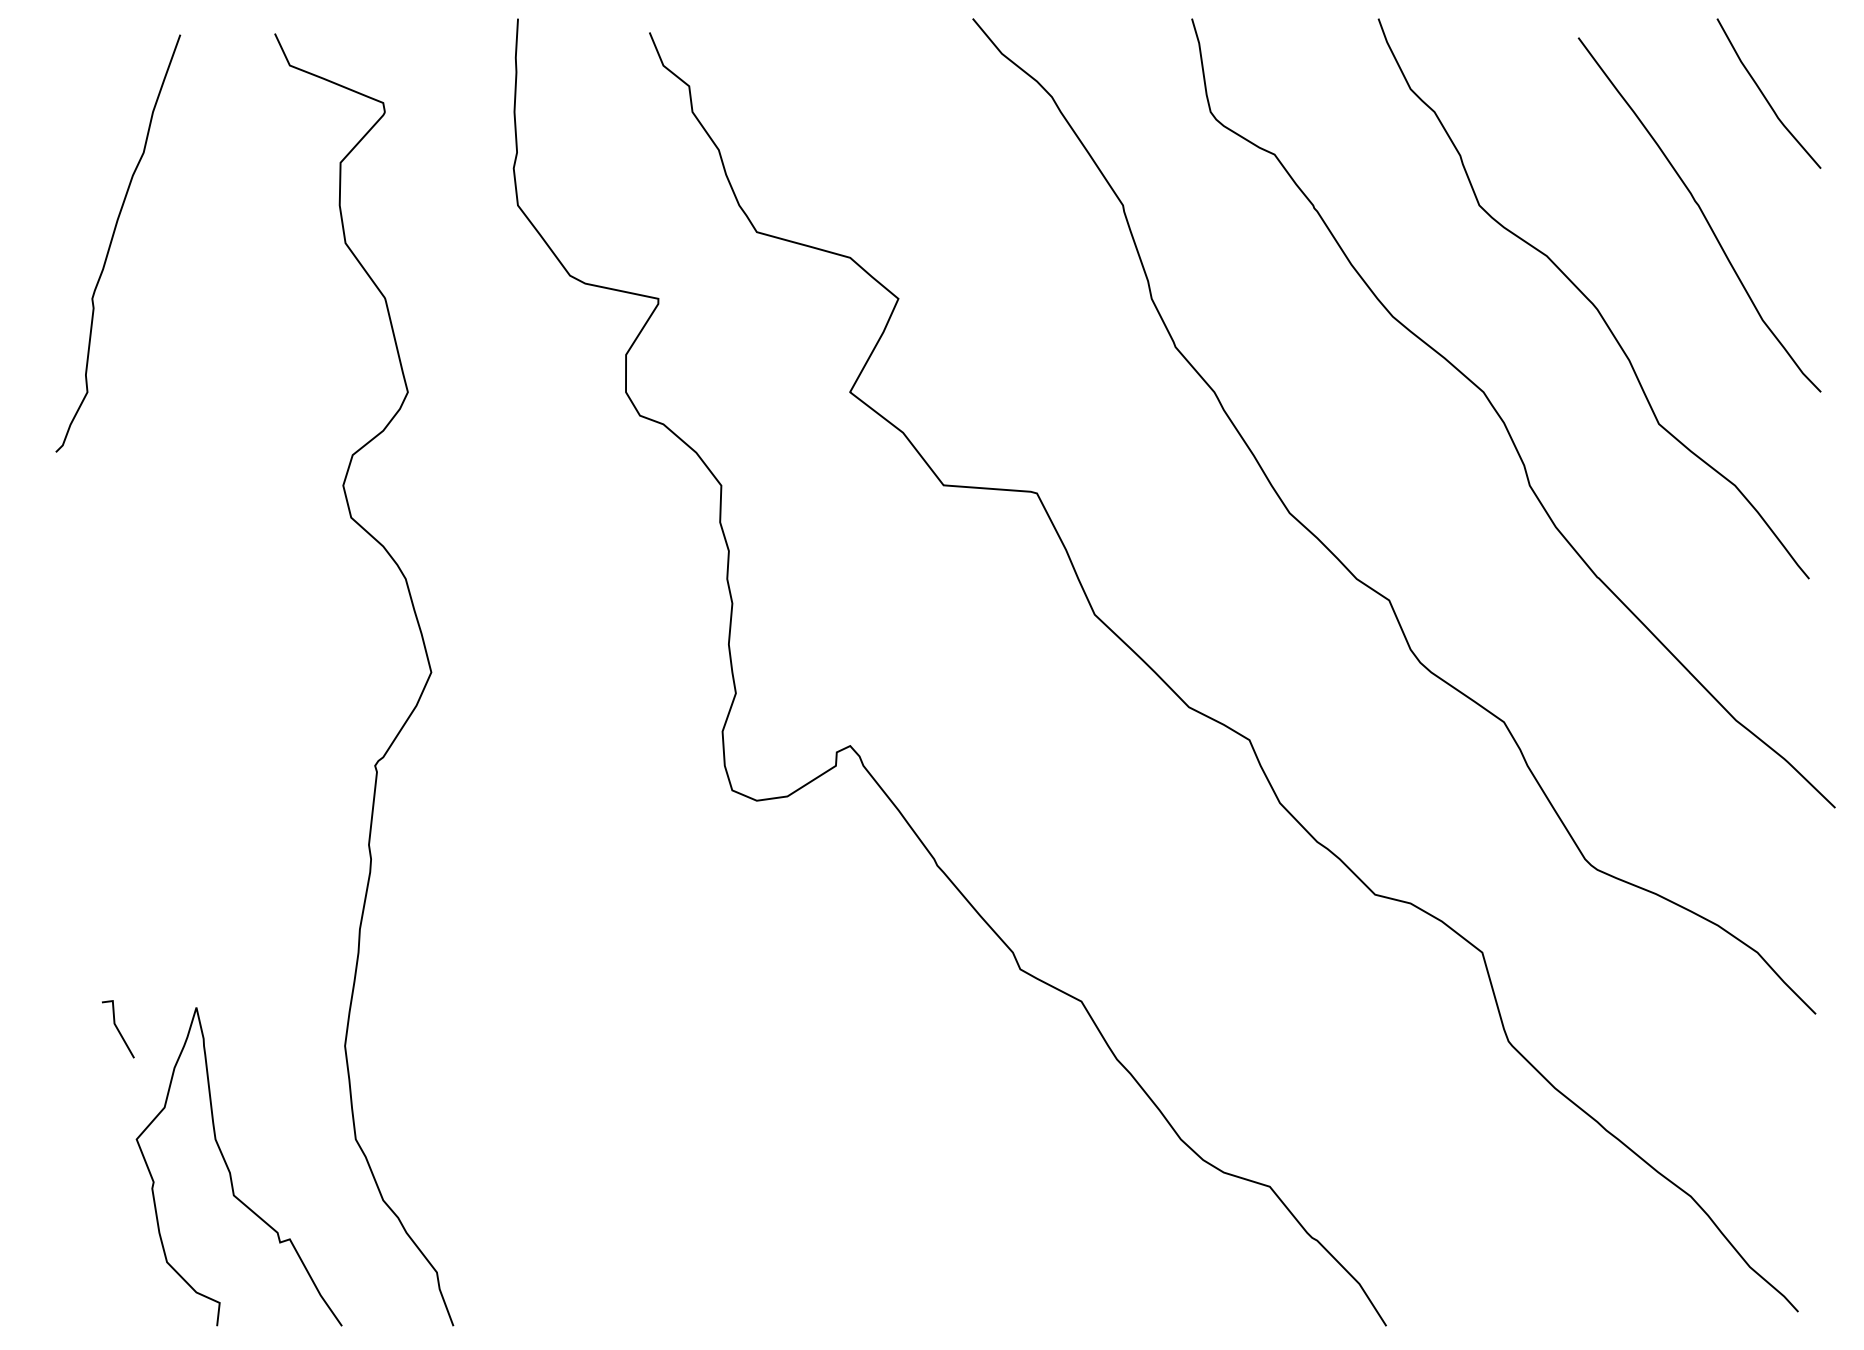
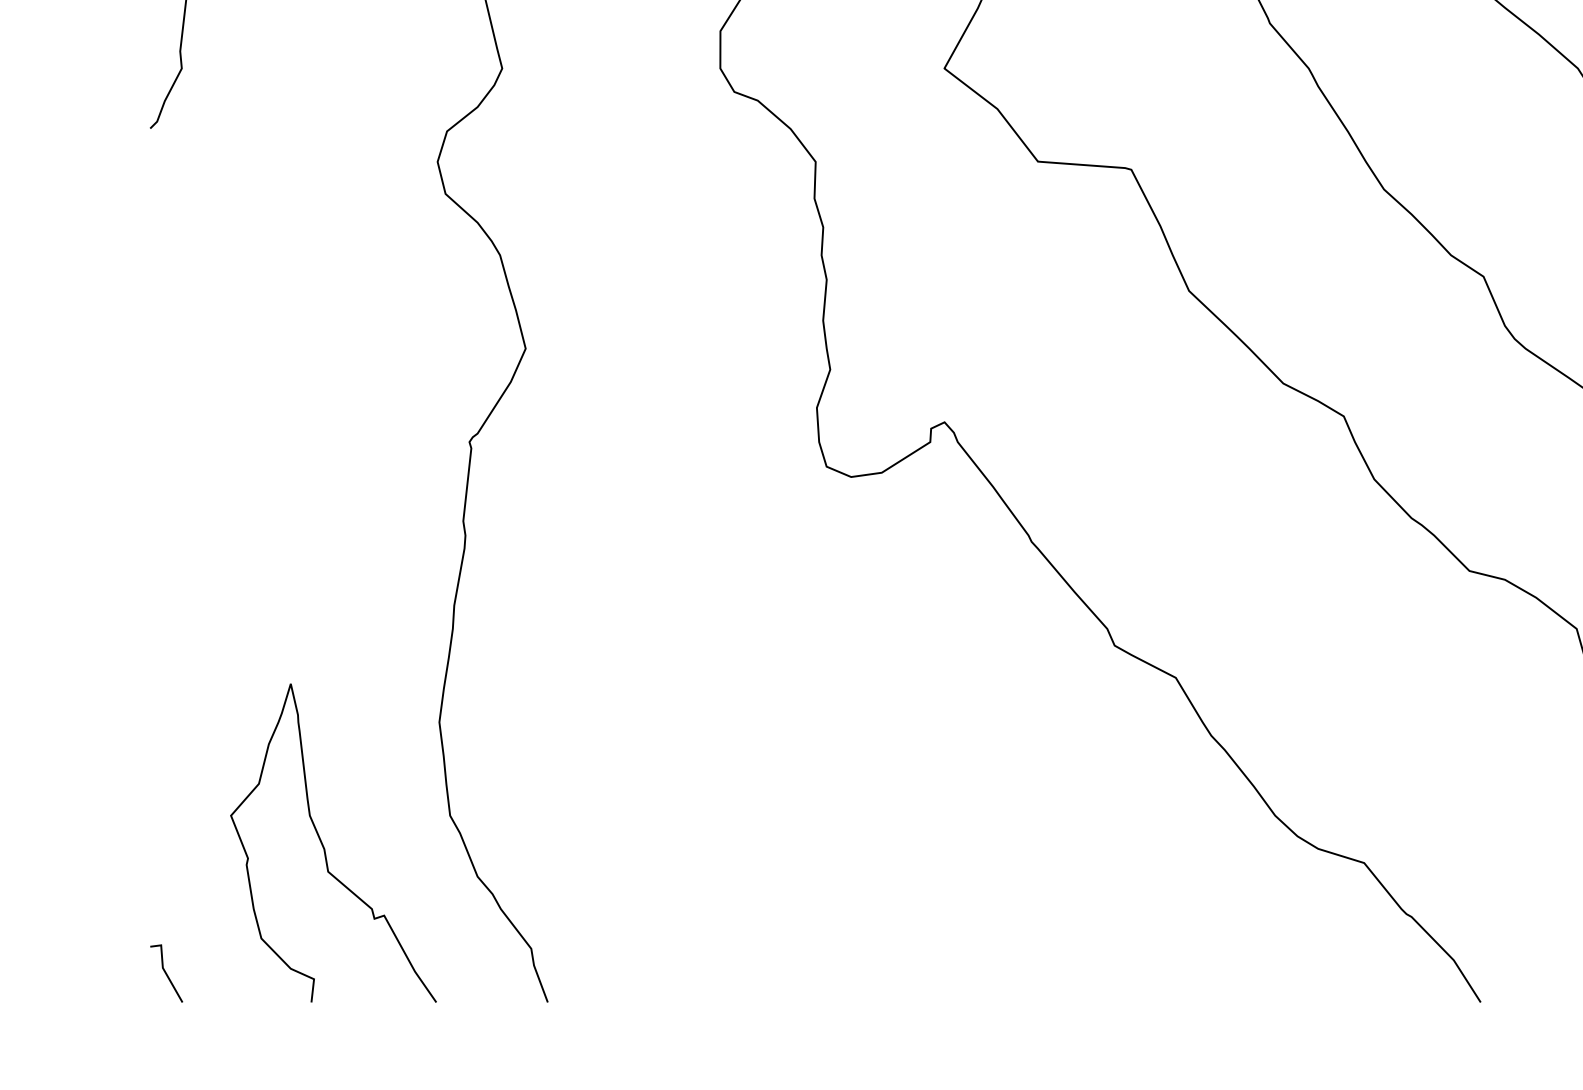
line: (118, 1029) -> (166, 973), moved

